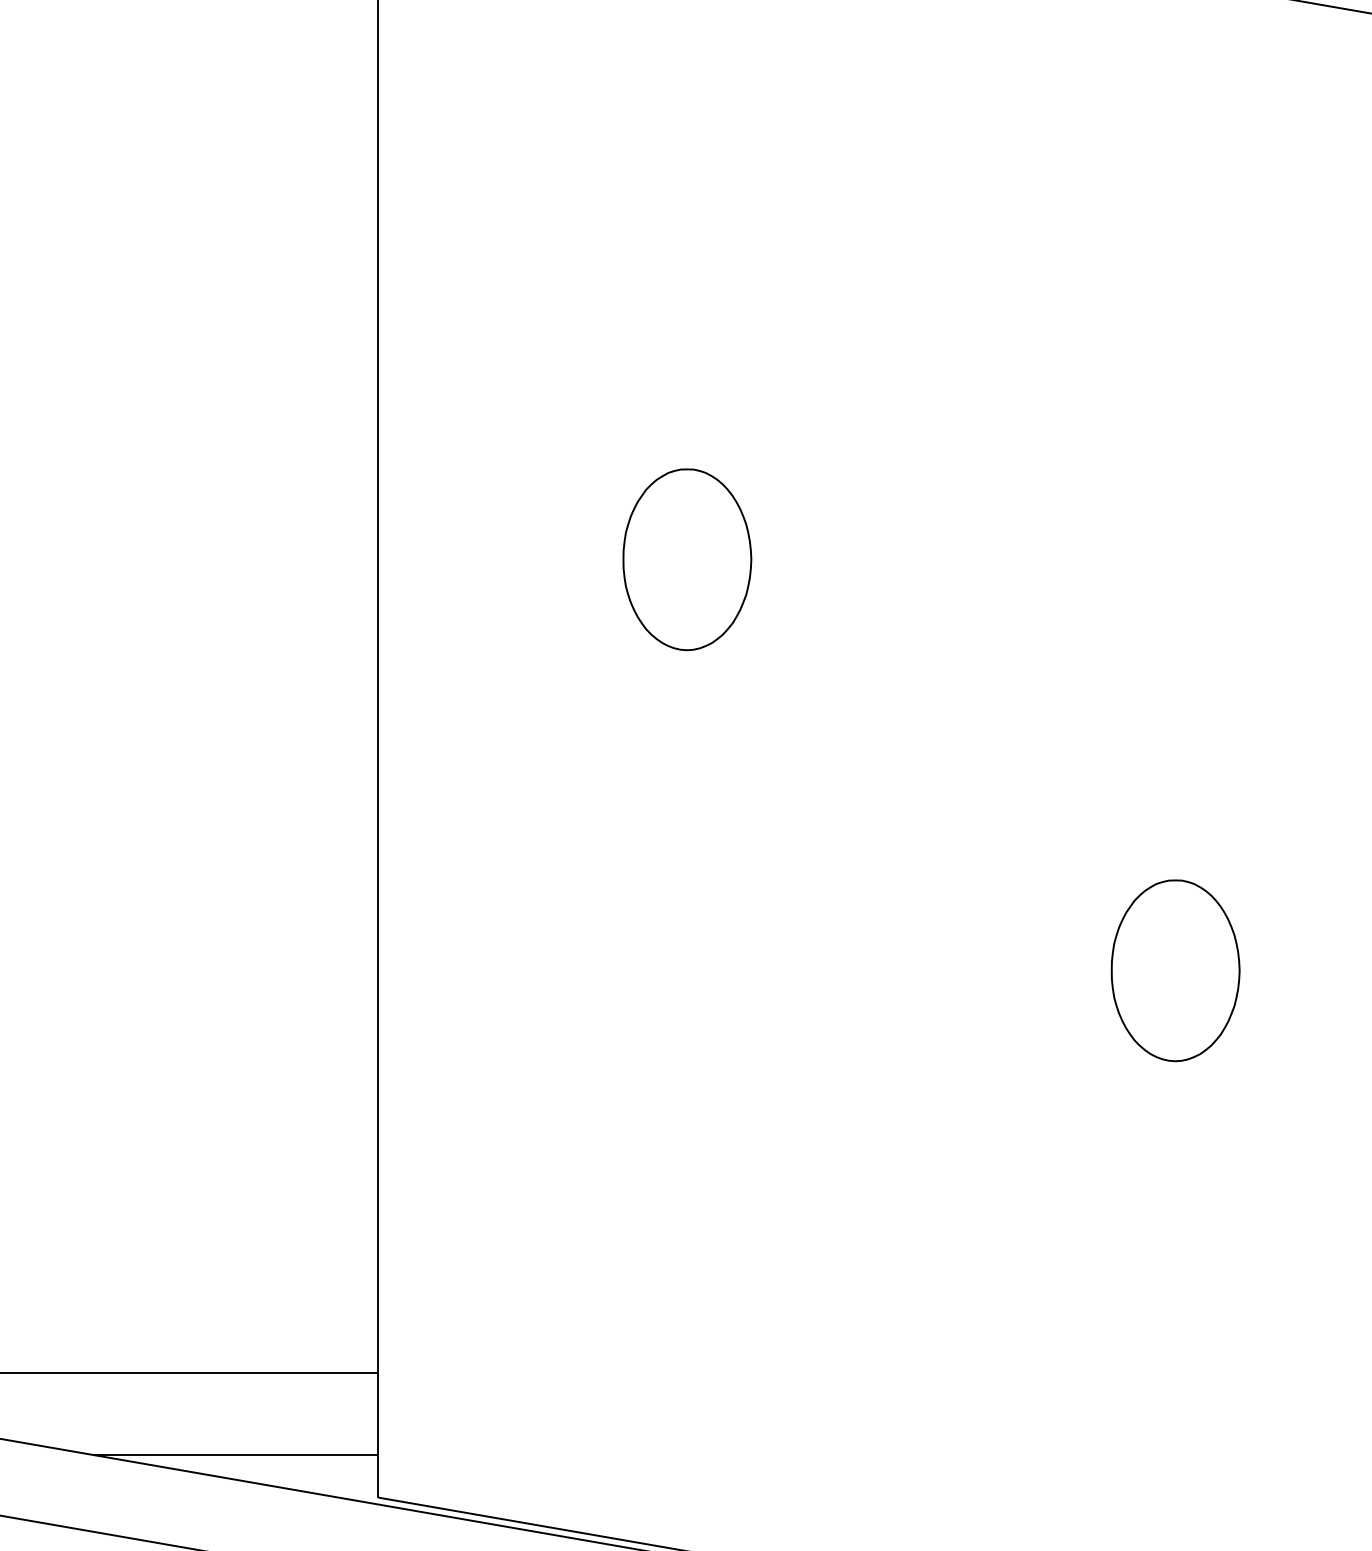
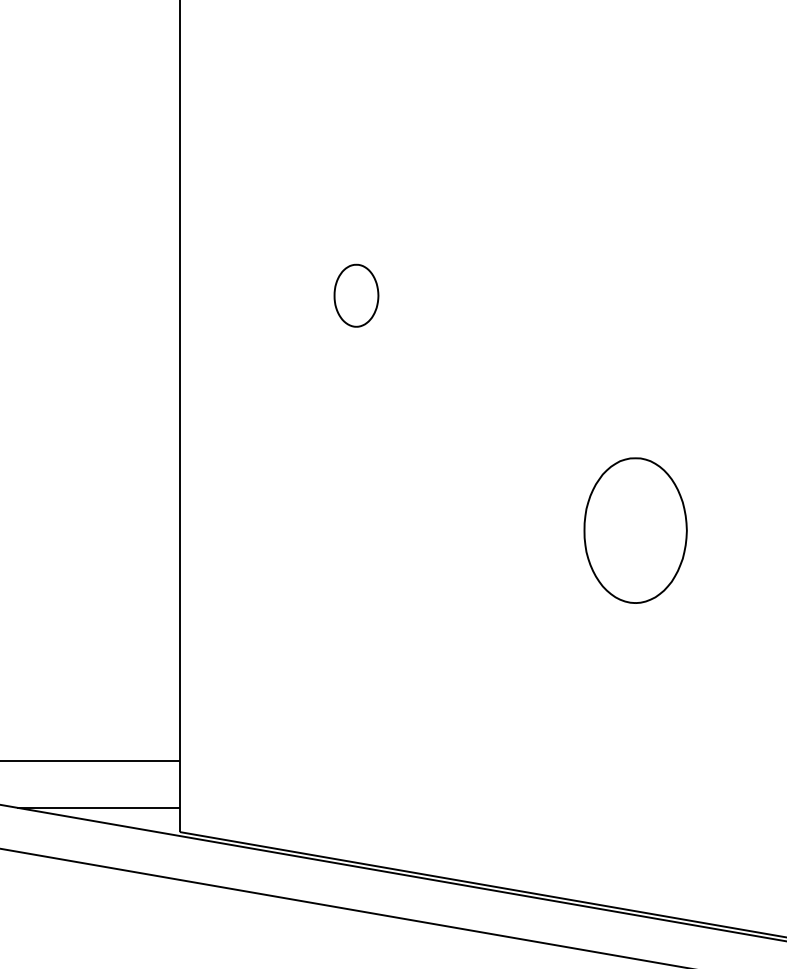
part: (687, 559) -> (356, 295), size x0.6
part: (1175, 970) -> (635, 530), size x1.4

